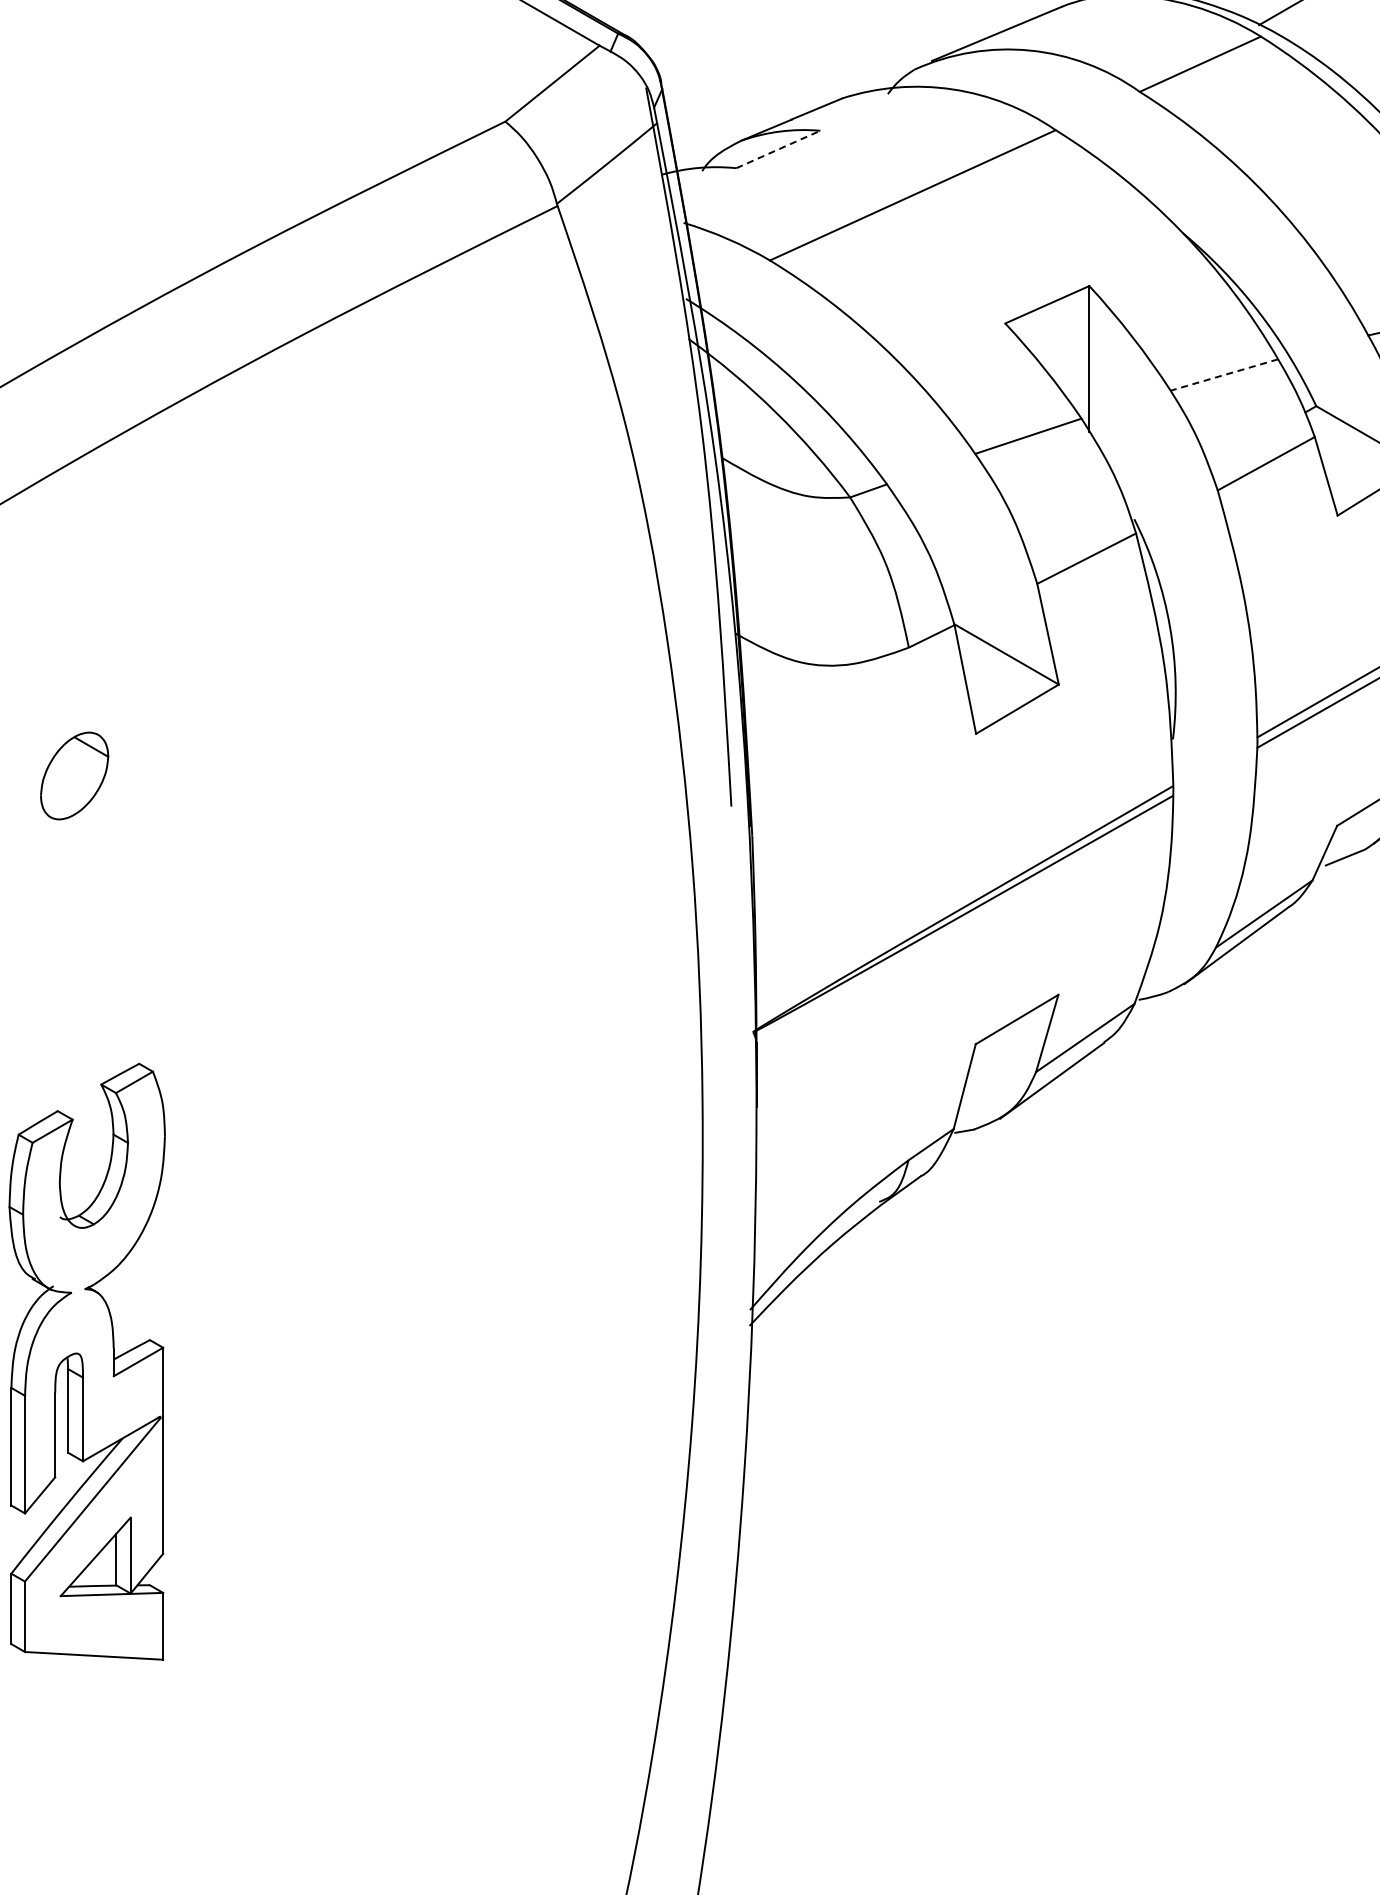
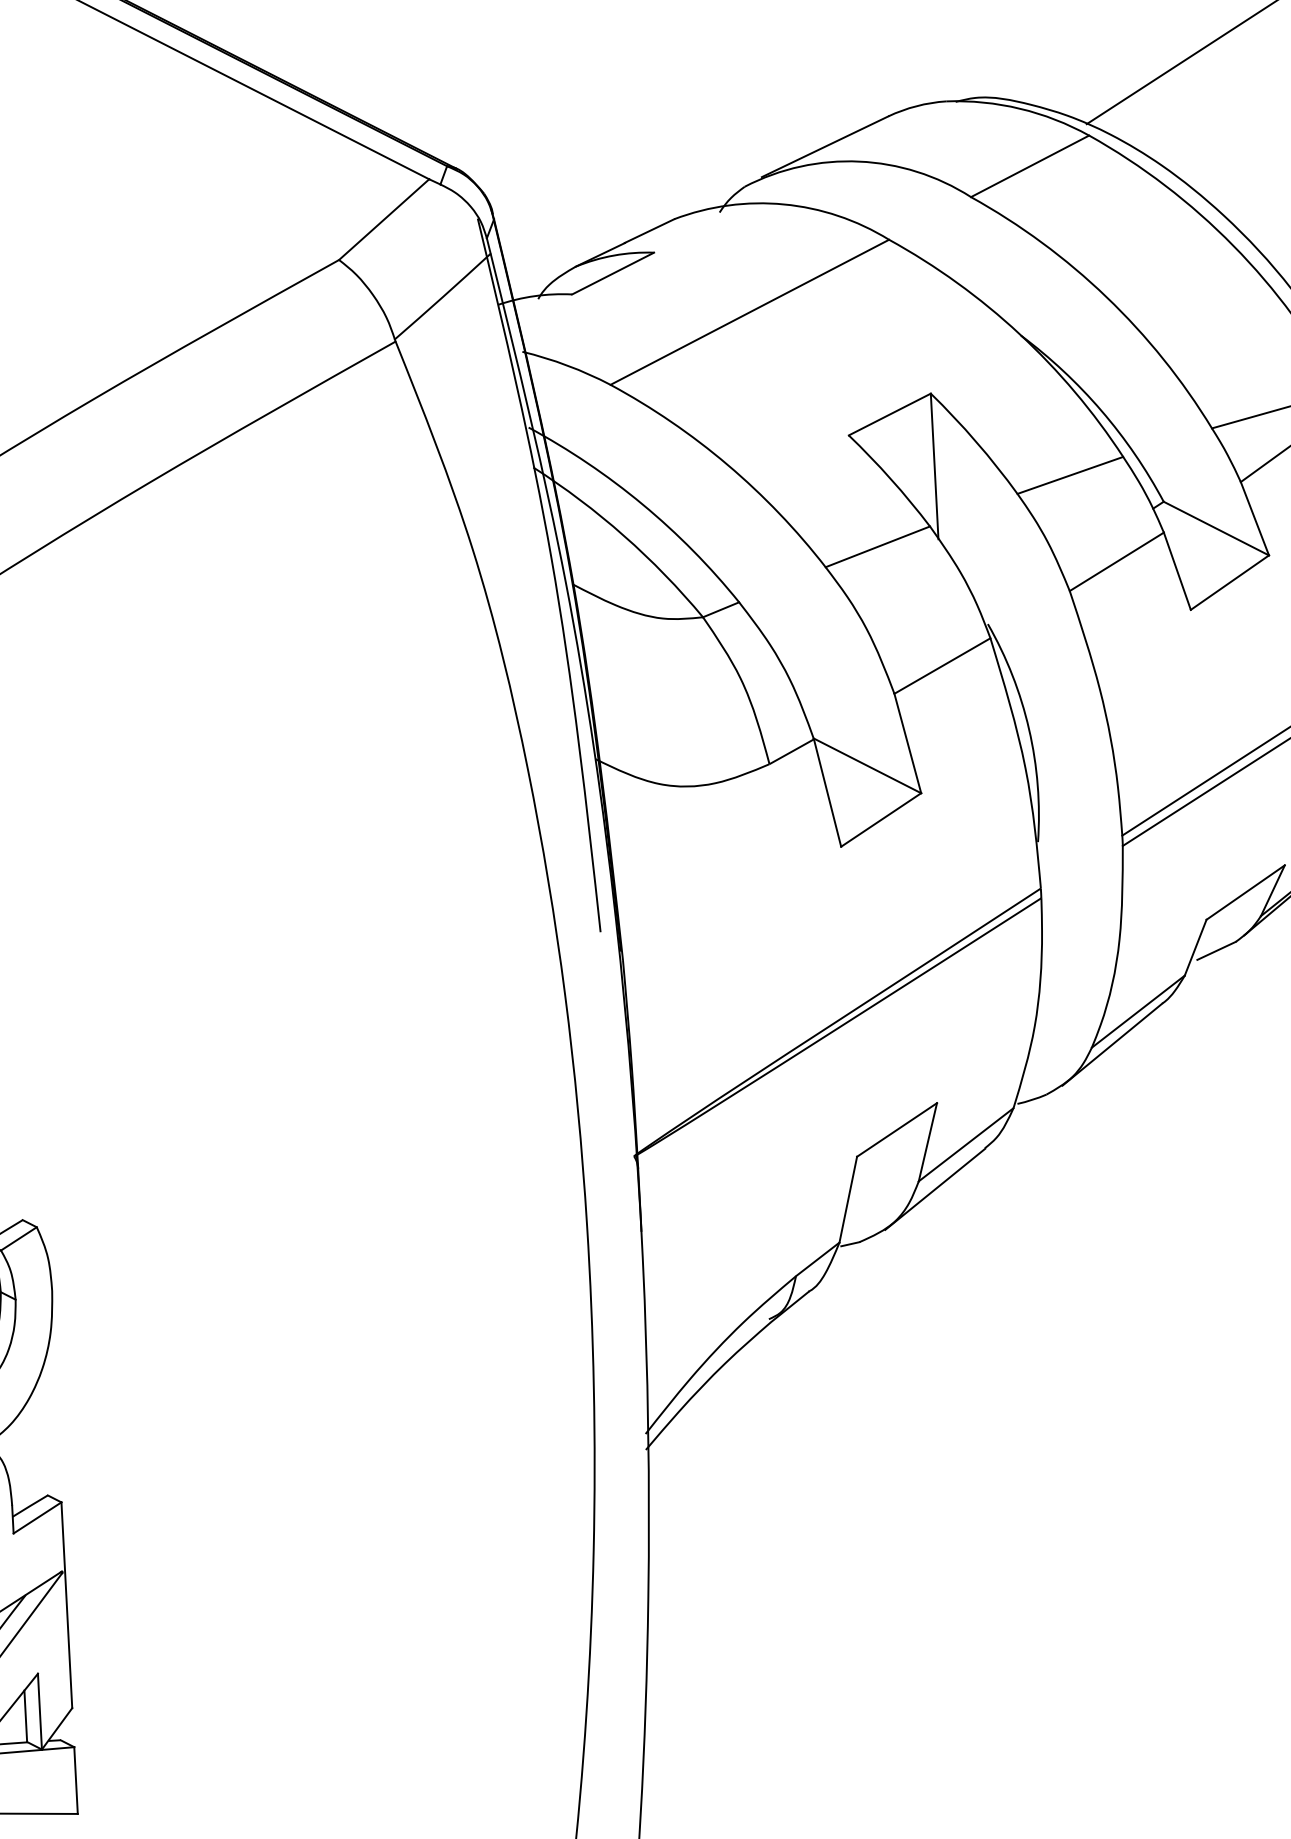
line: (778, 149) -> (613, 273), dashed -> solid
line: (1224, 375) -> (1070, 475), dashed -> solid

